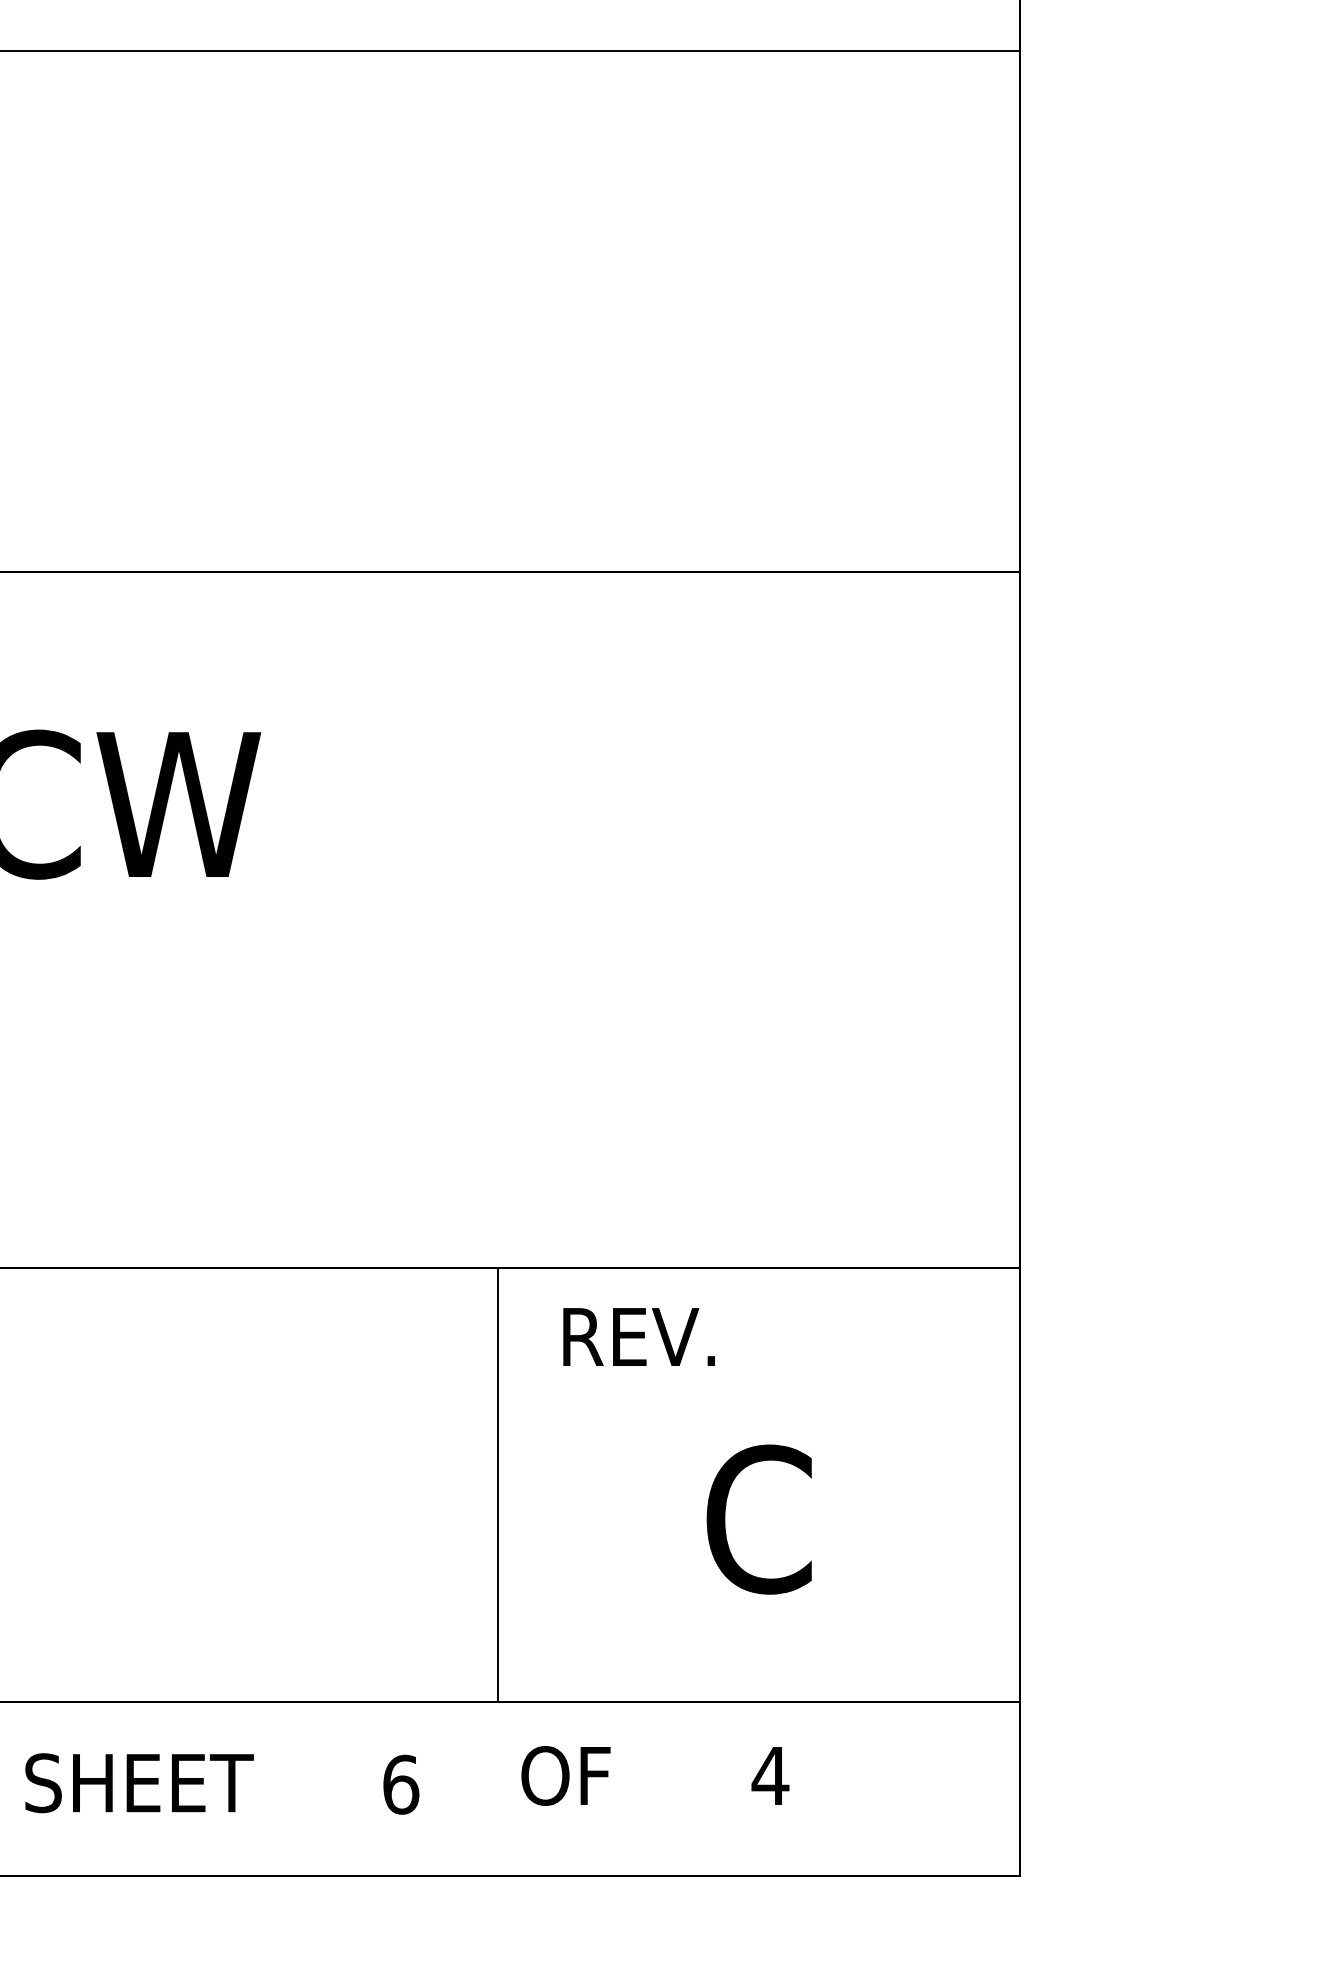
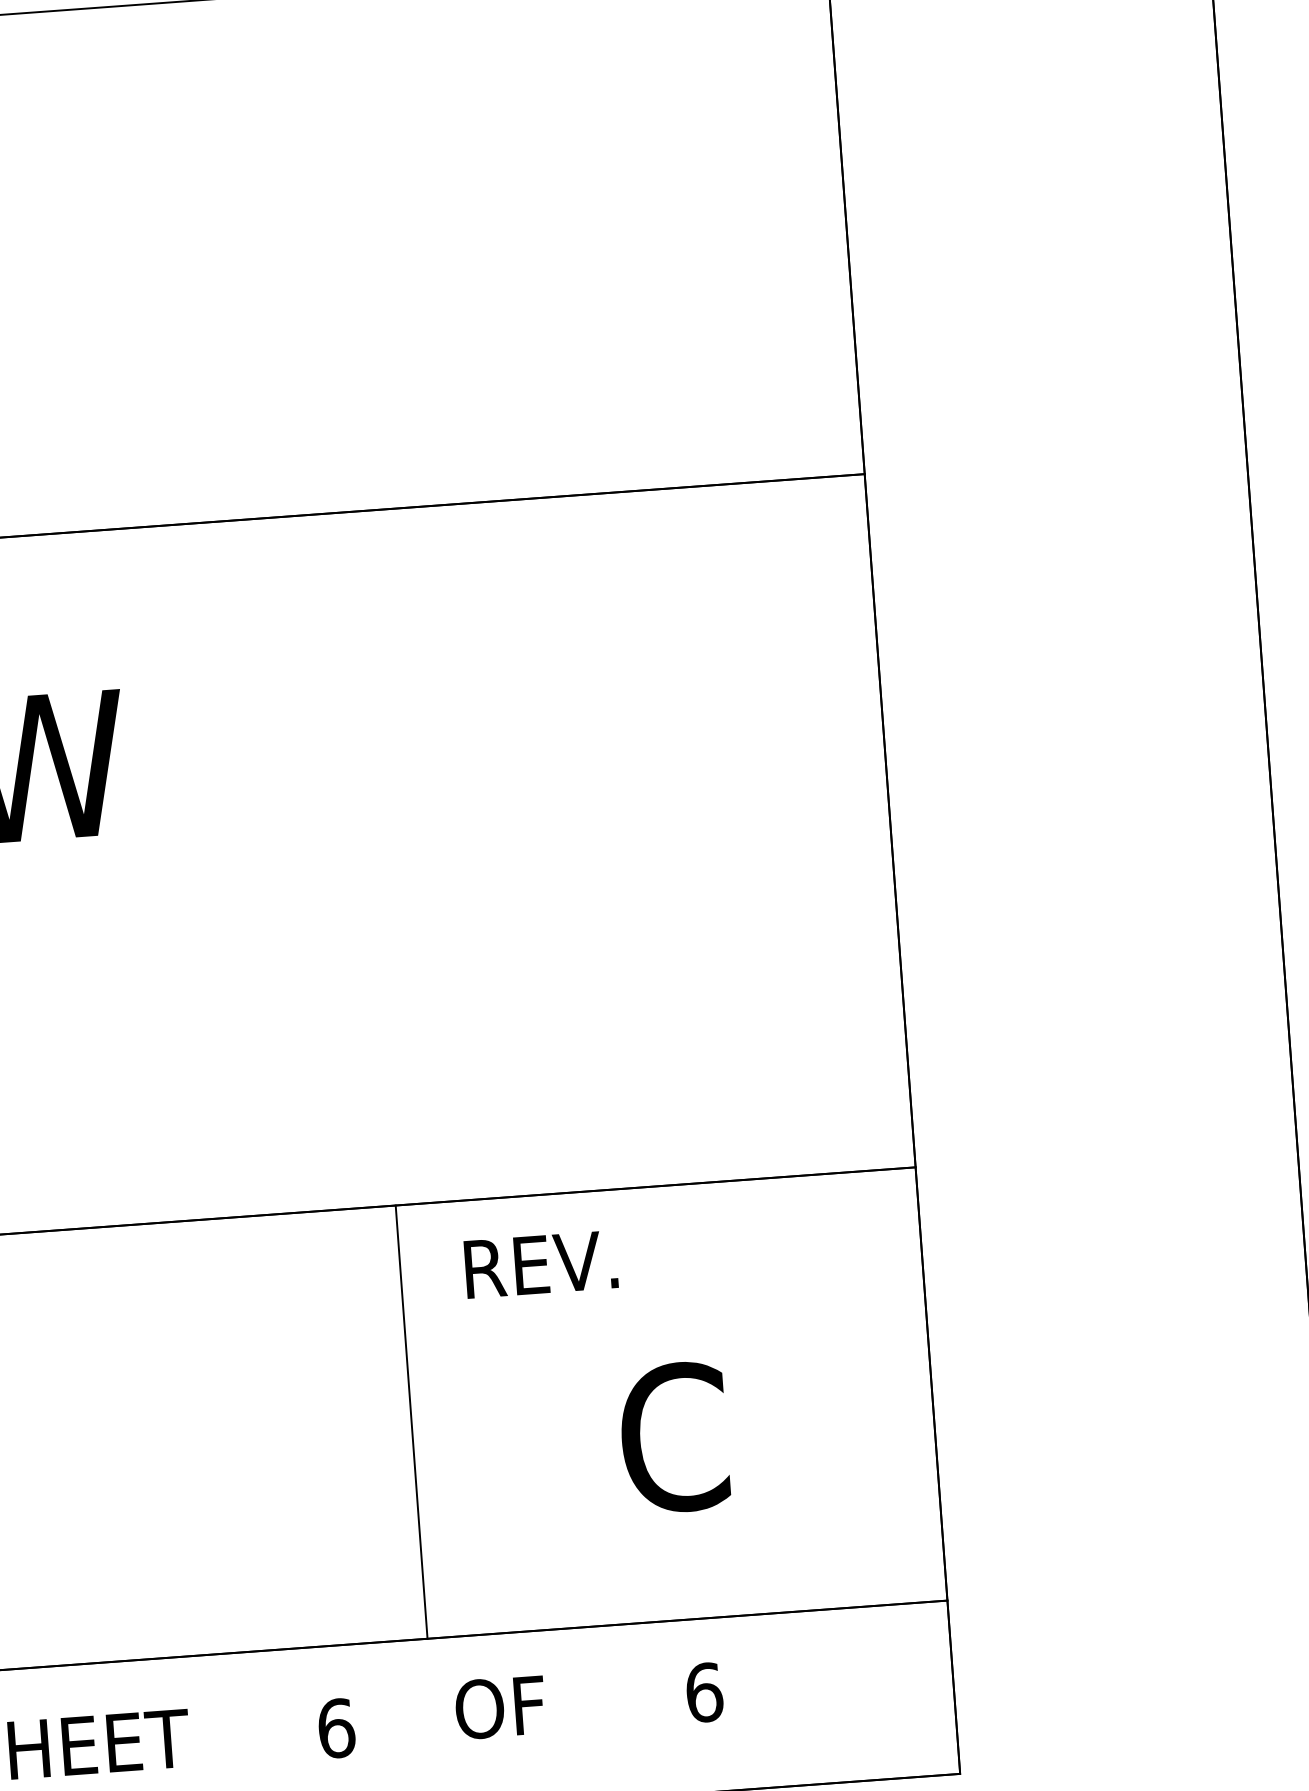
text: (770, 1775) -> (704, 1692), 4 -> 6

